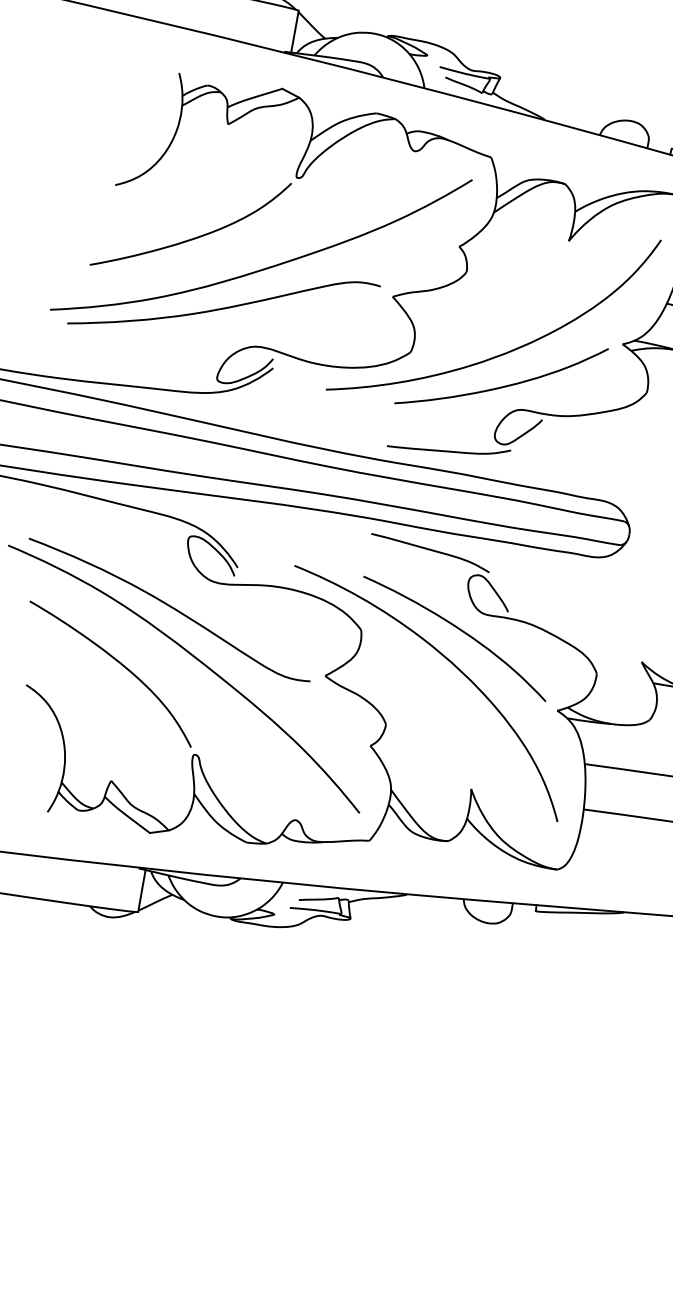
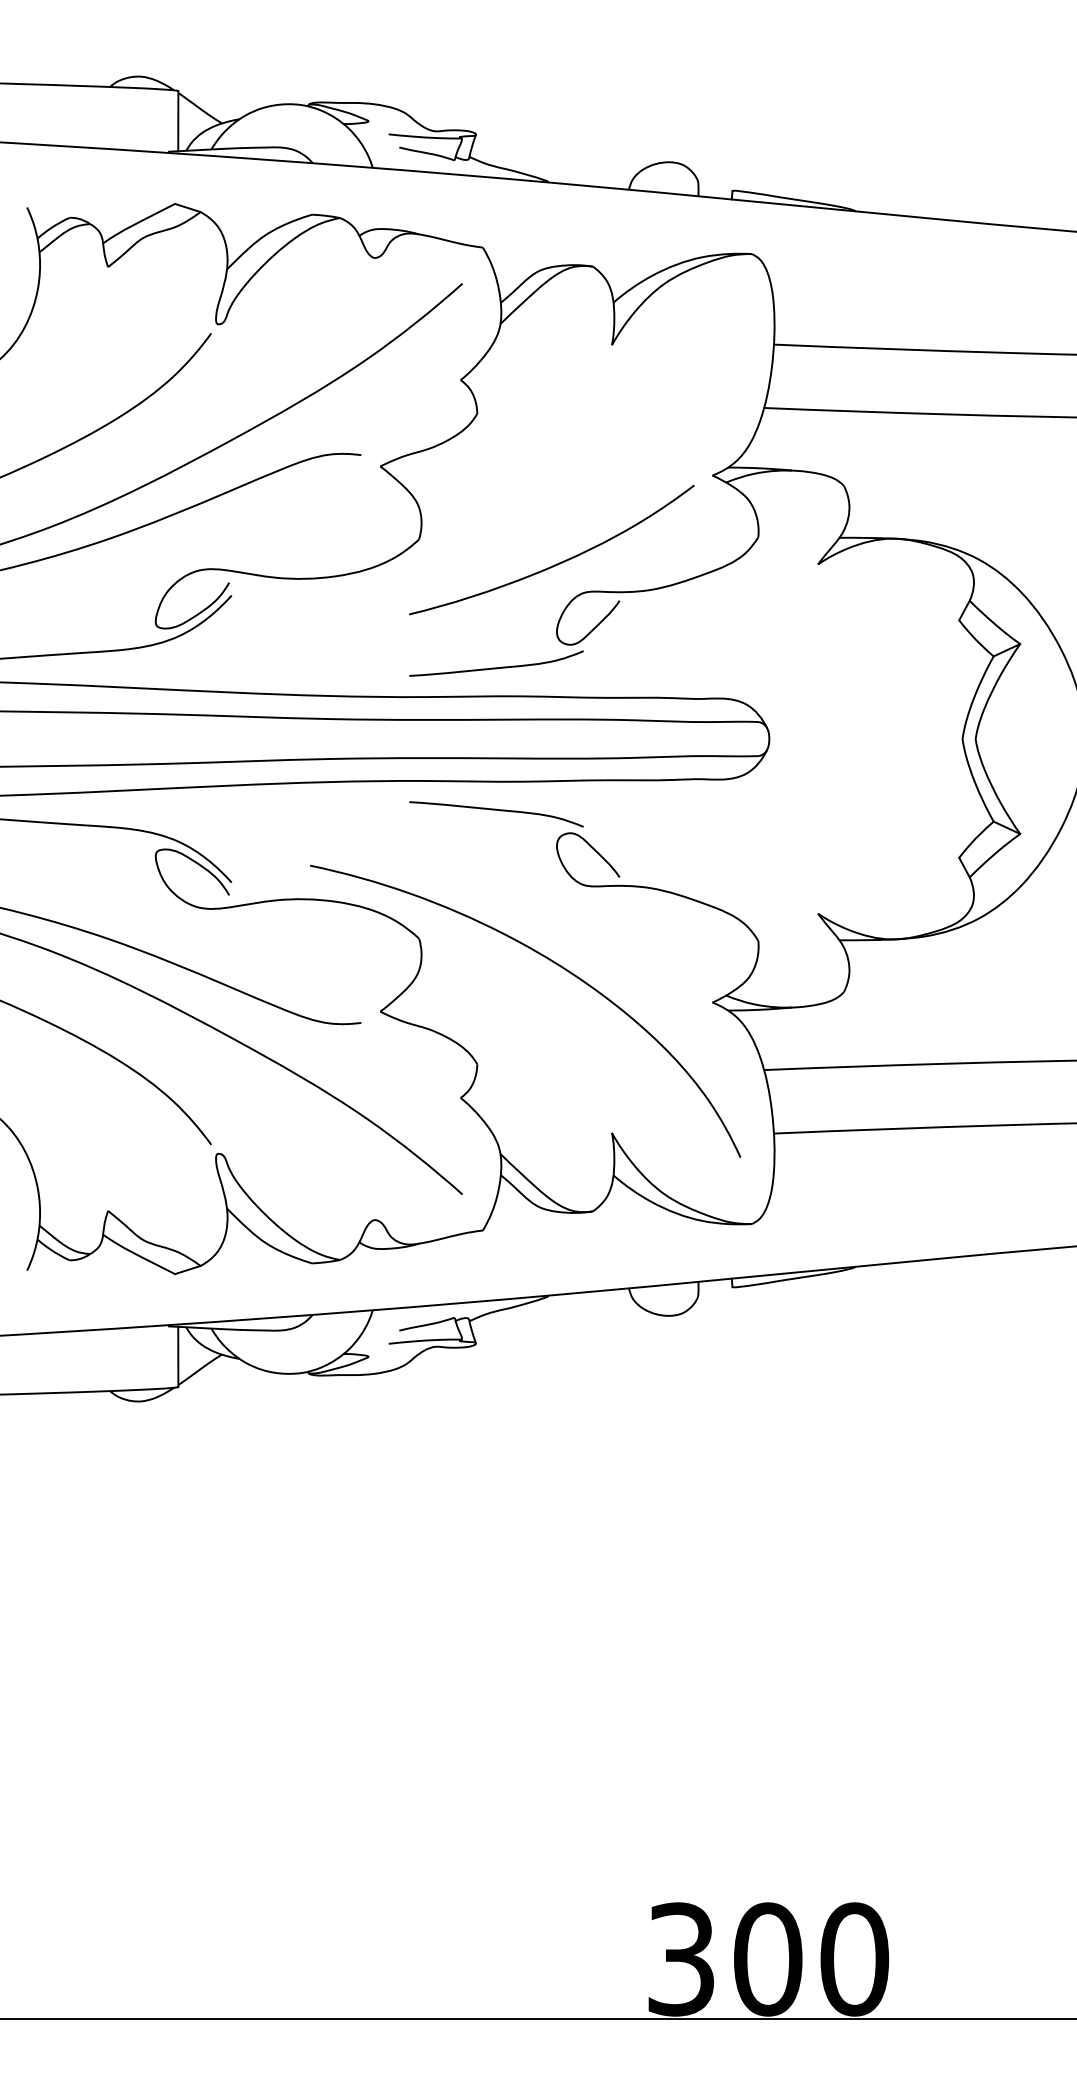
curve: (508, 351) -> (555, 513), removed
curve: (460, 631) -> (558, 915), removed

